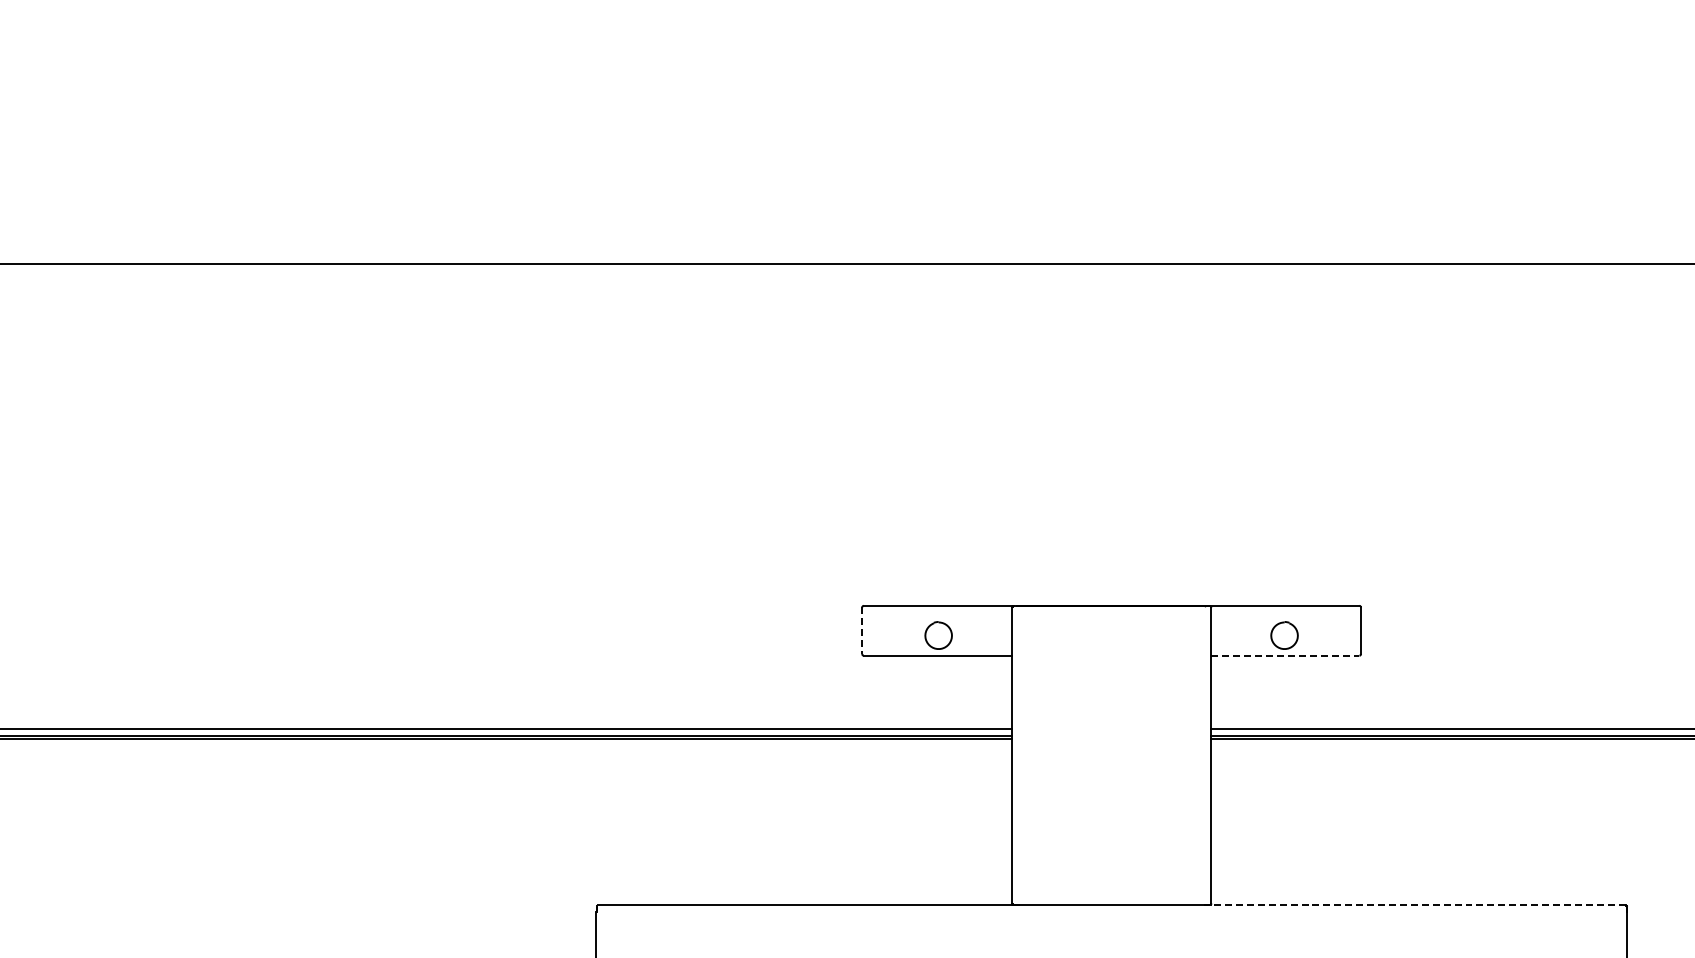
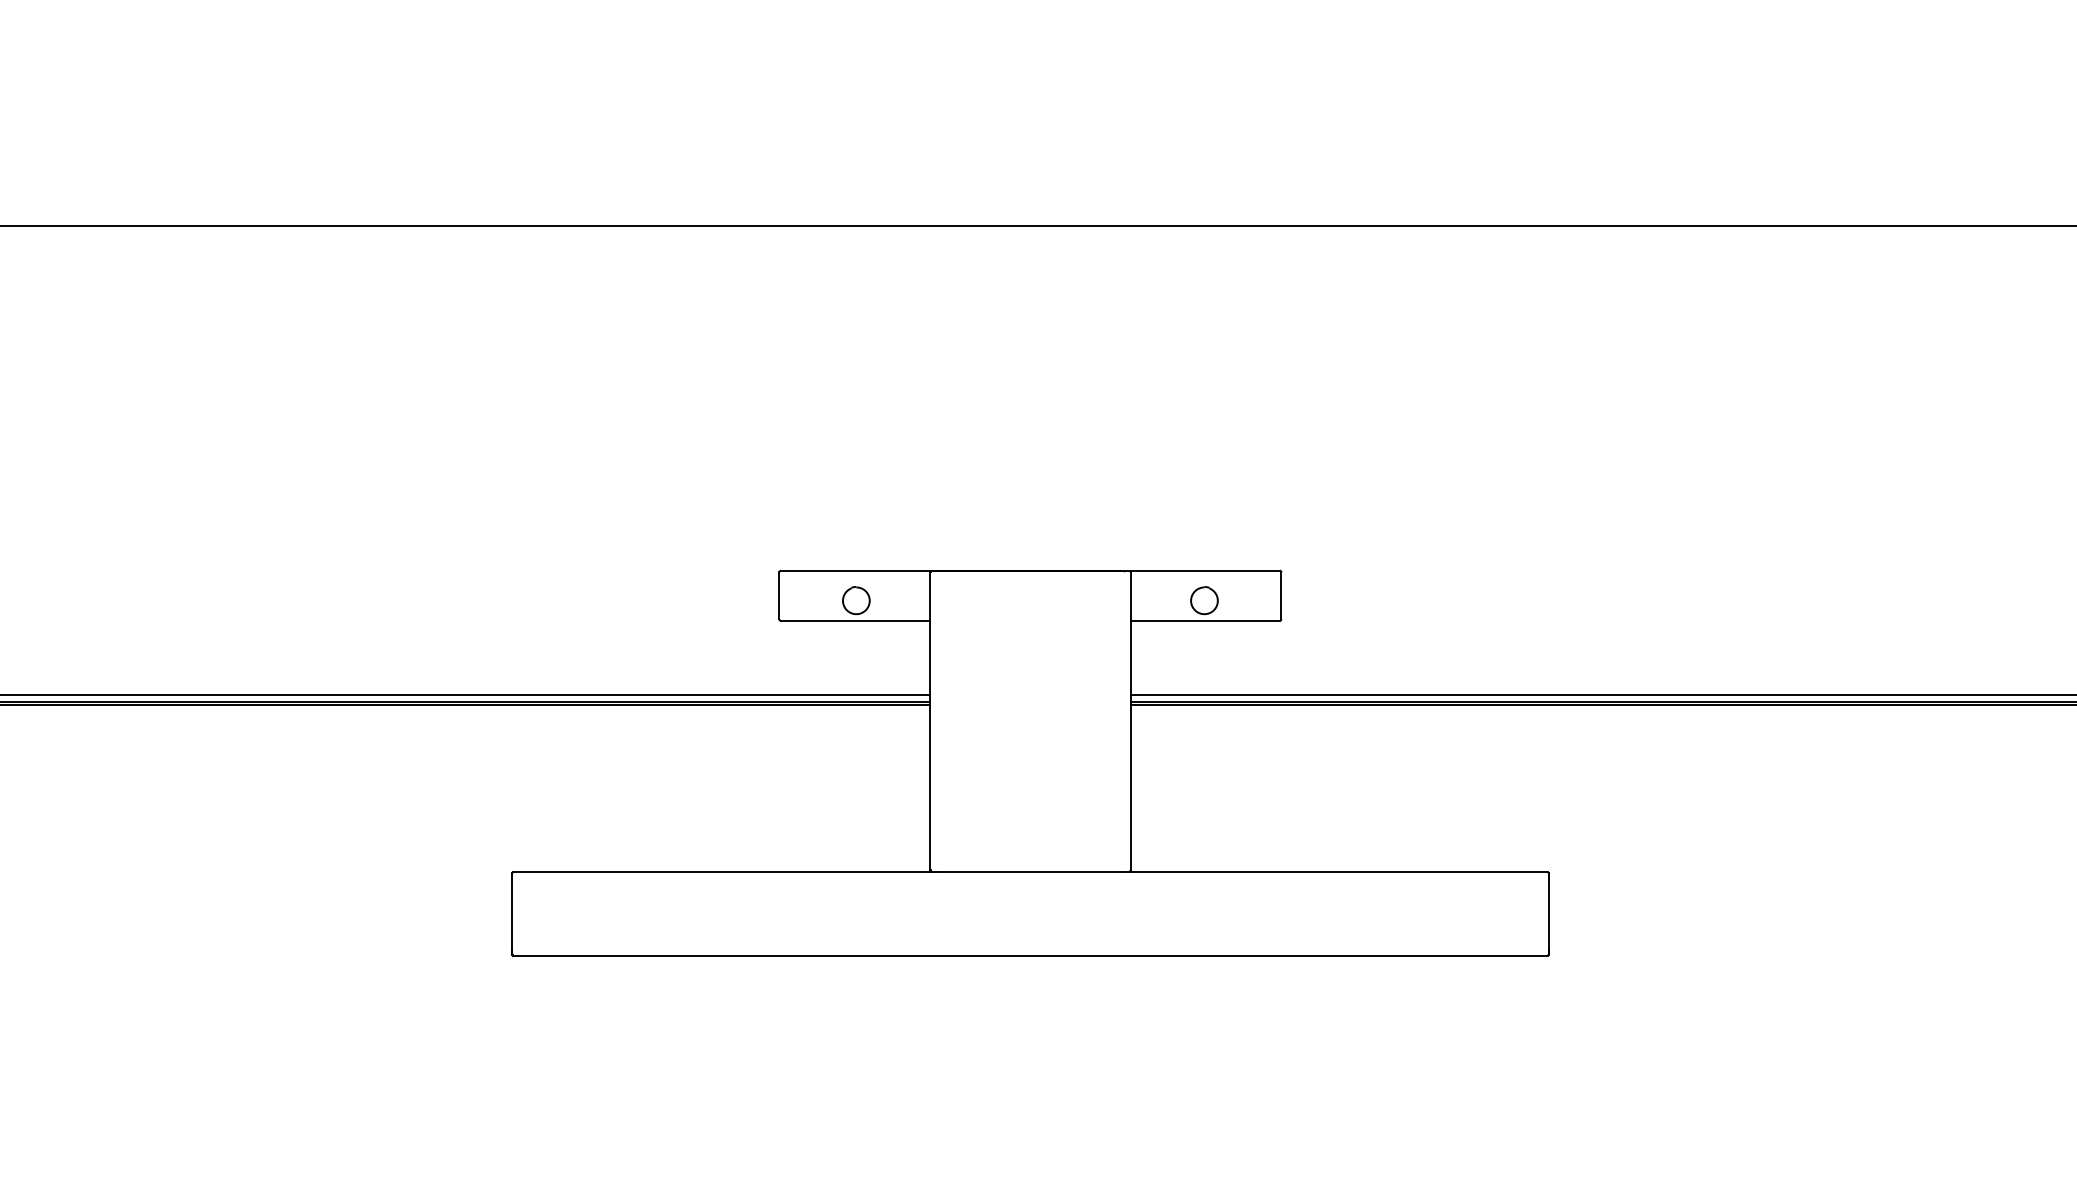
line: (862, 631) -> (779, 596), dashed -> solid
line: (1285, 655) -> (1205, 620), dashed -> solid
line: (1418, 904) -> (1339, 871), dashed -> solid

